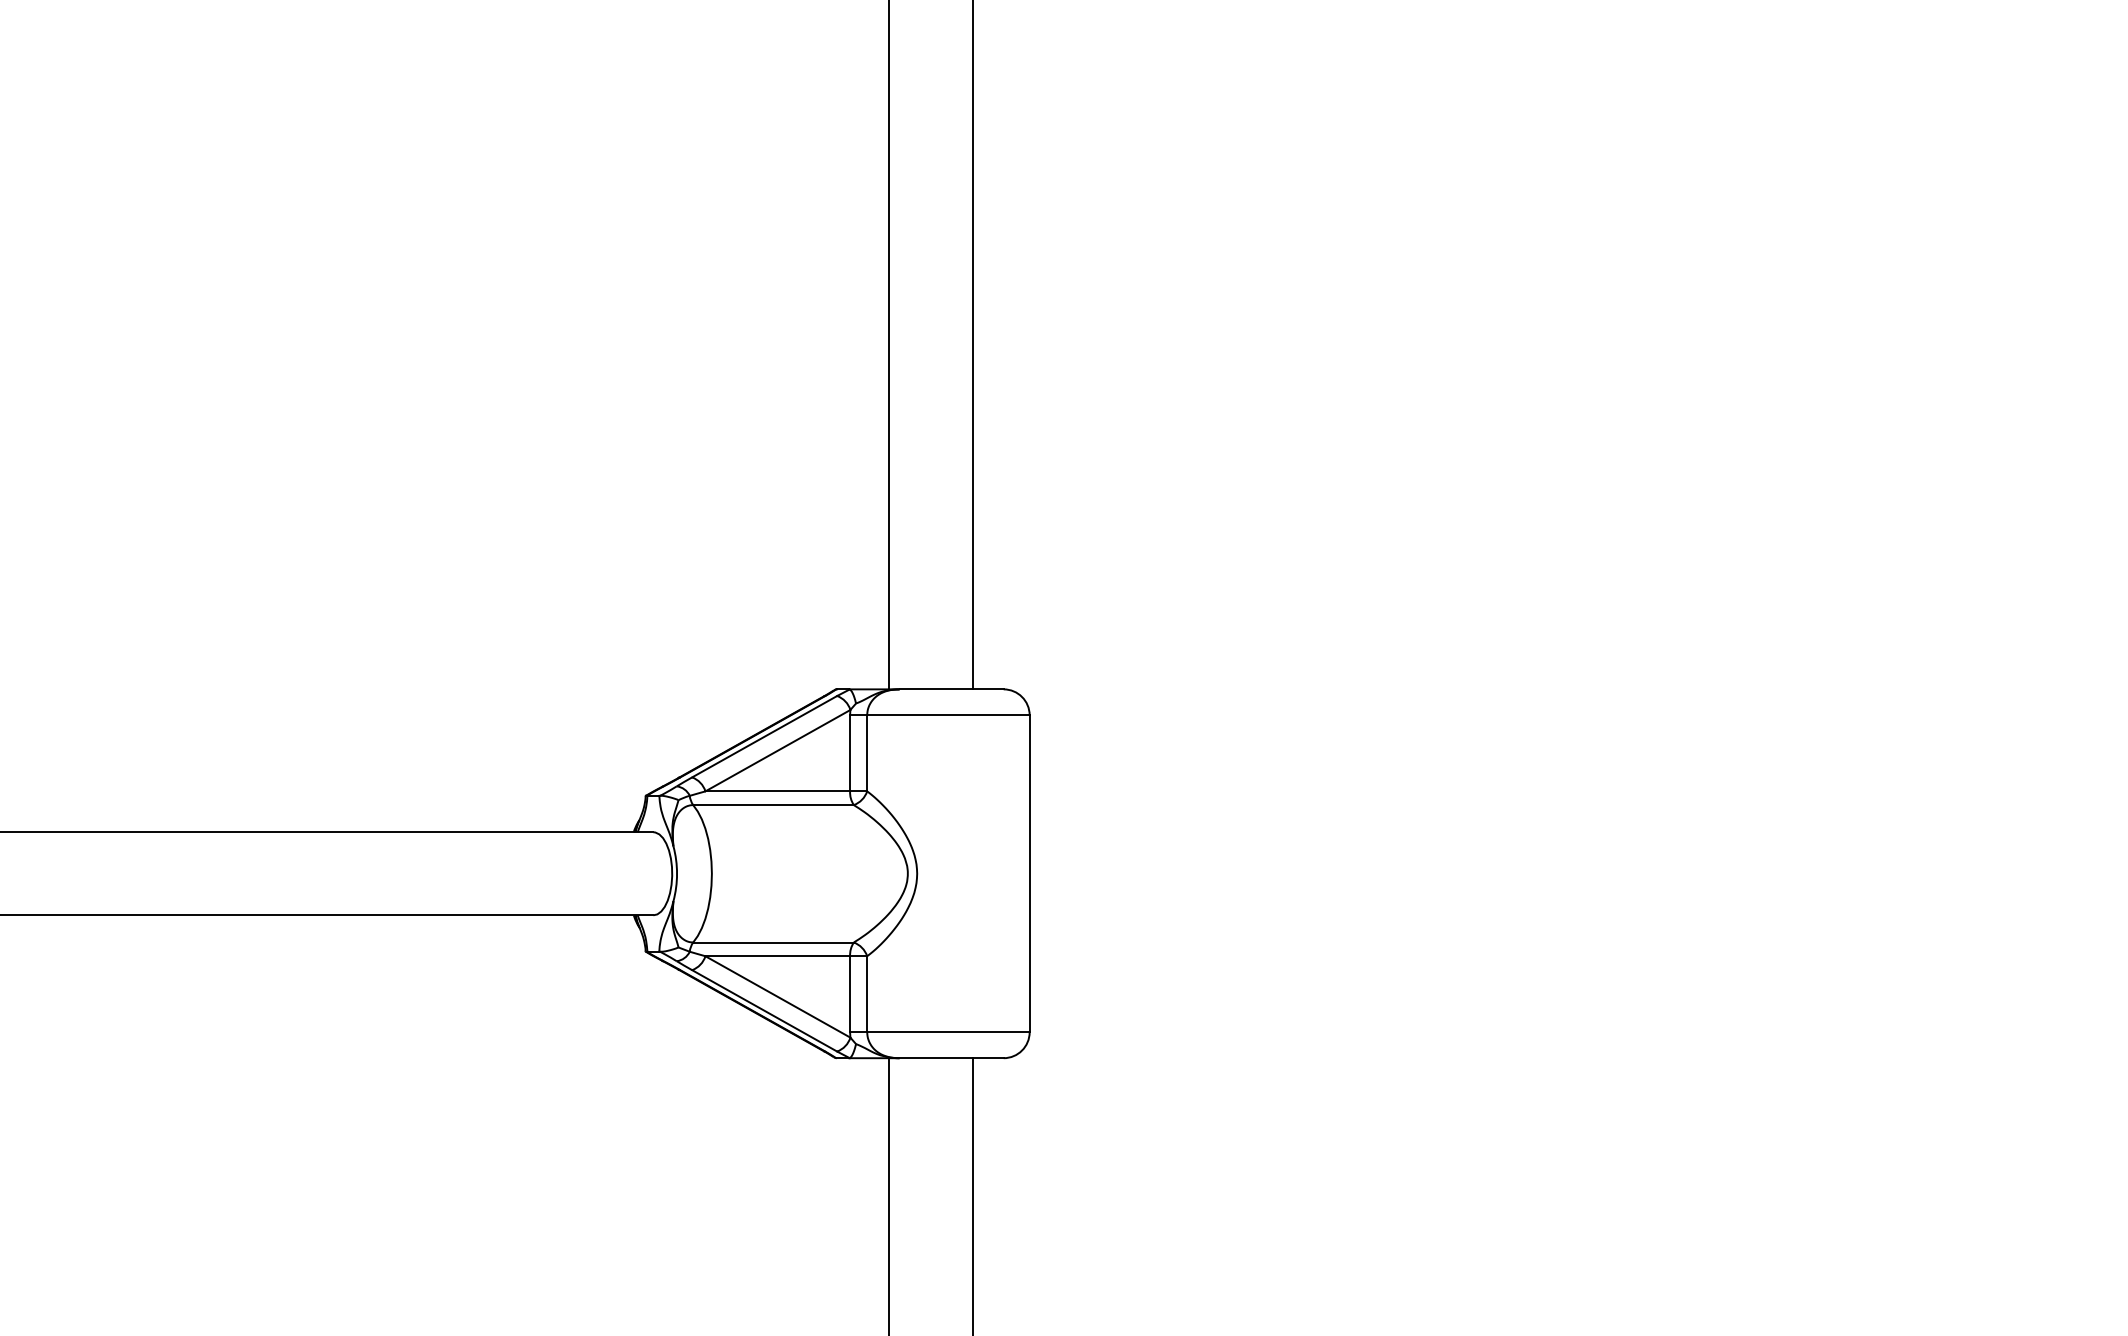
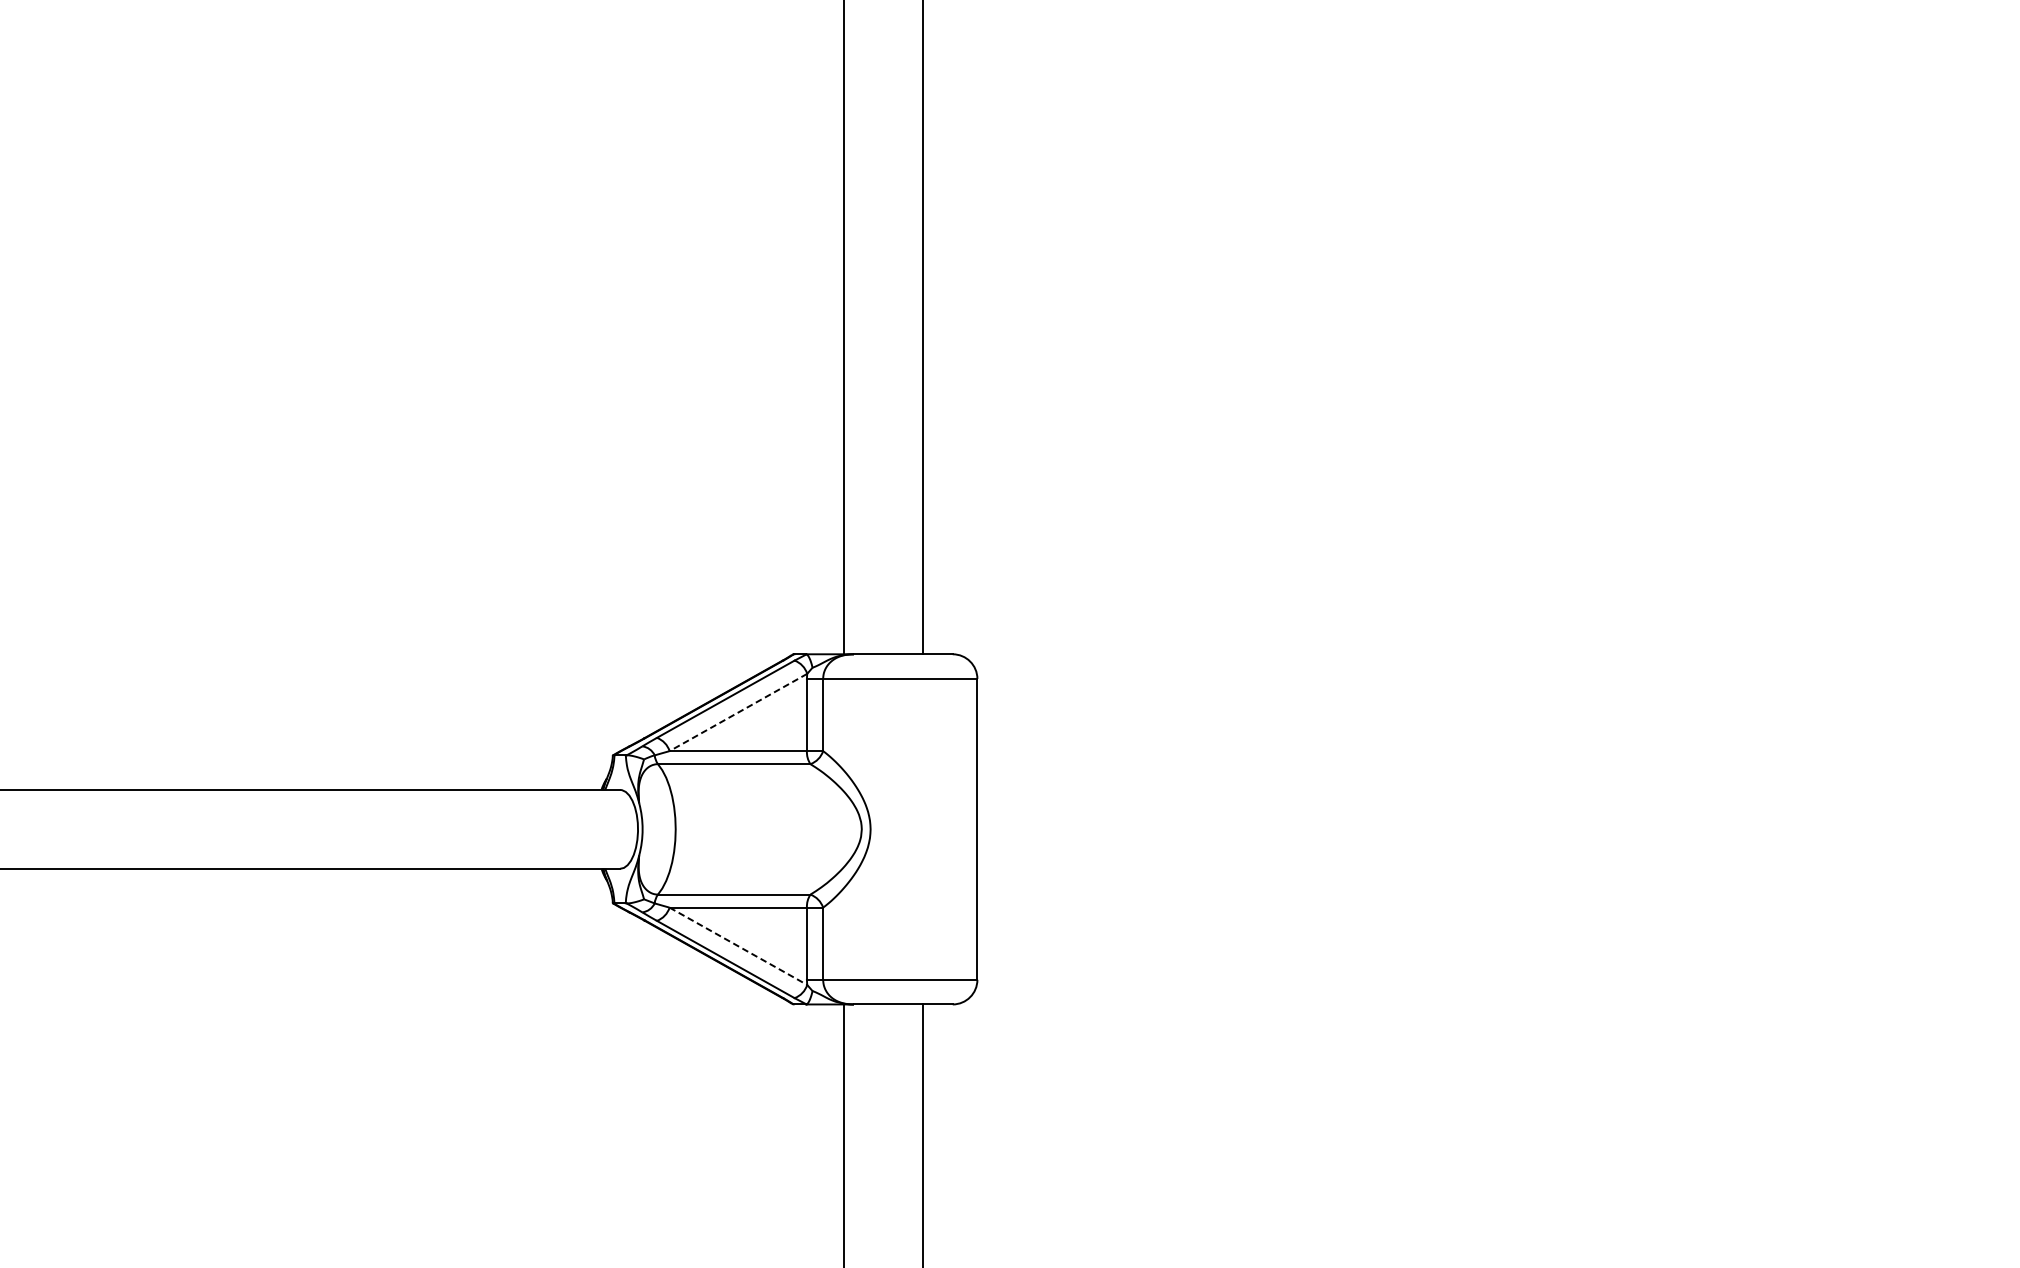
line: (777, 750) -> (737, 712), solid -> dashed
line: (778, 997) -> (738, 946), solid -> dashed

